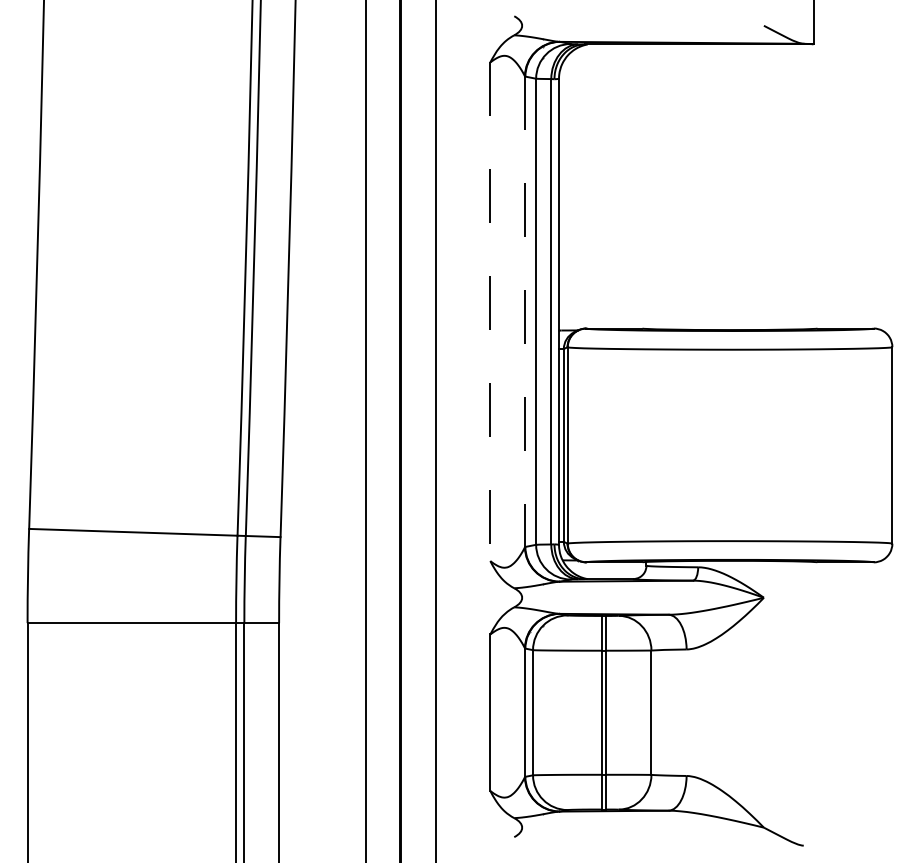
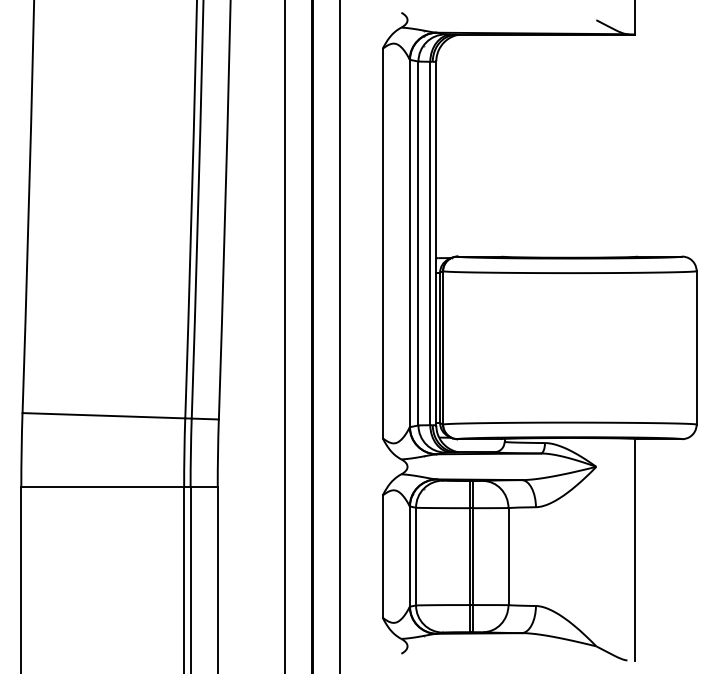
line: (490, 312) -> (382, 244), dashed -> solid
line: (524, 312) -> (409, 244), dashed -> solid
line: (813, 703) -> (635, 549), added

